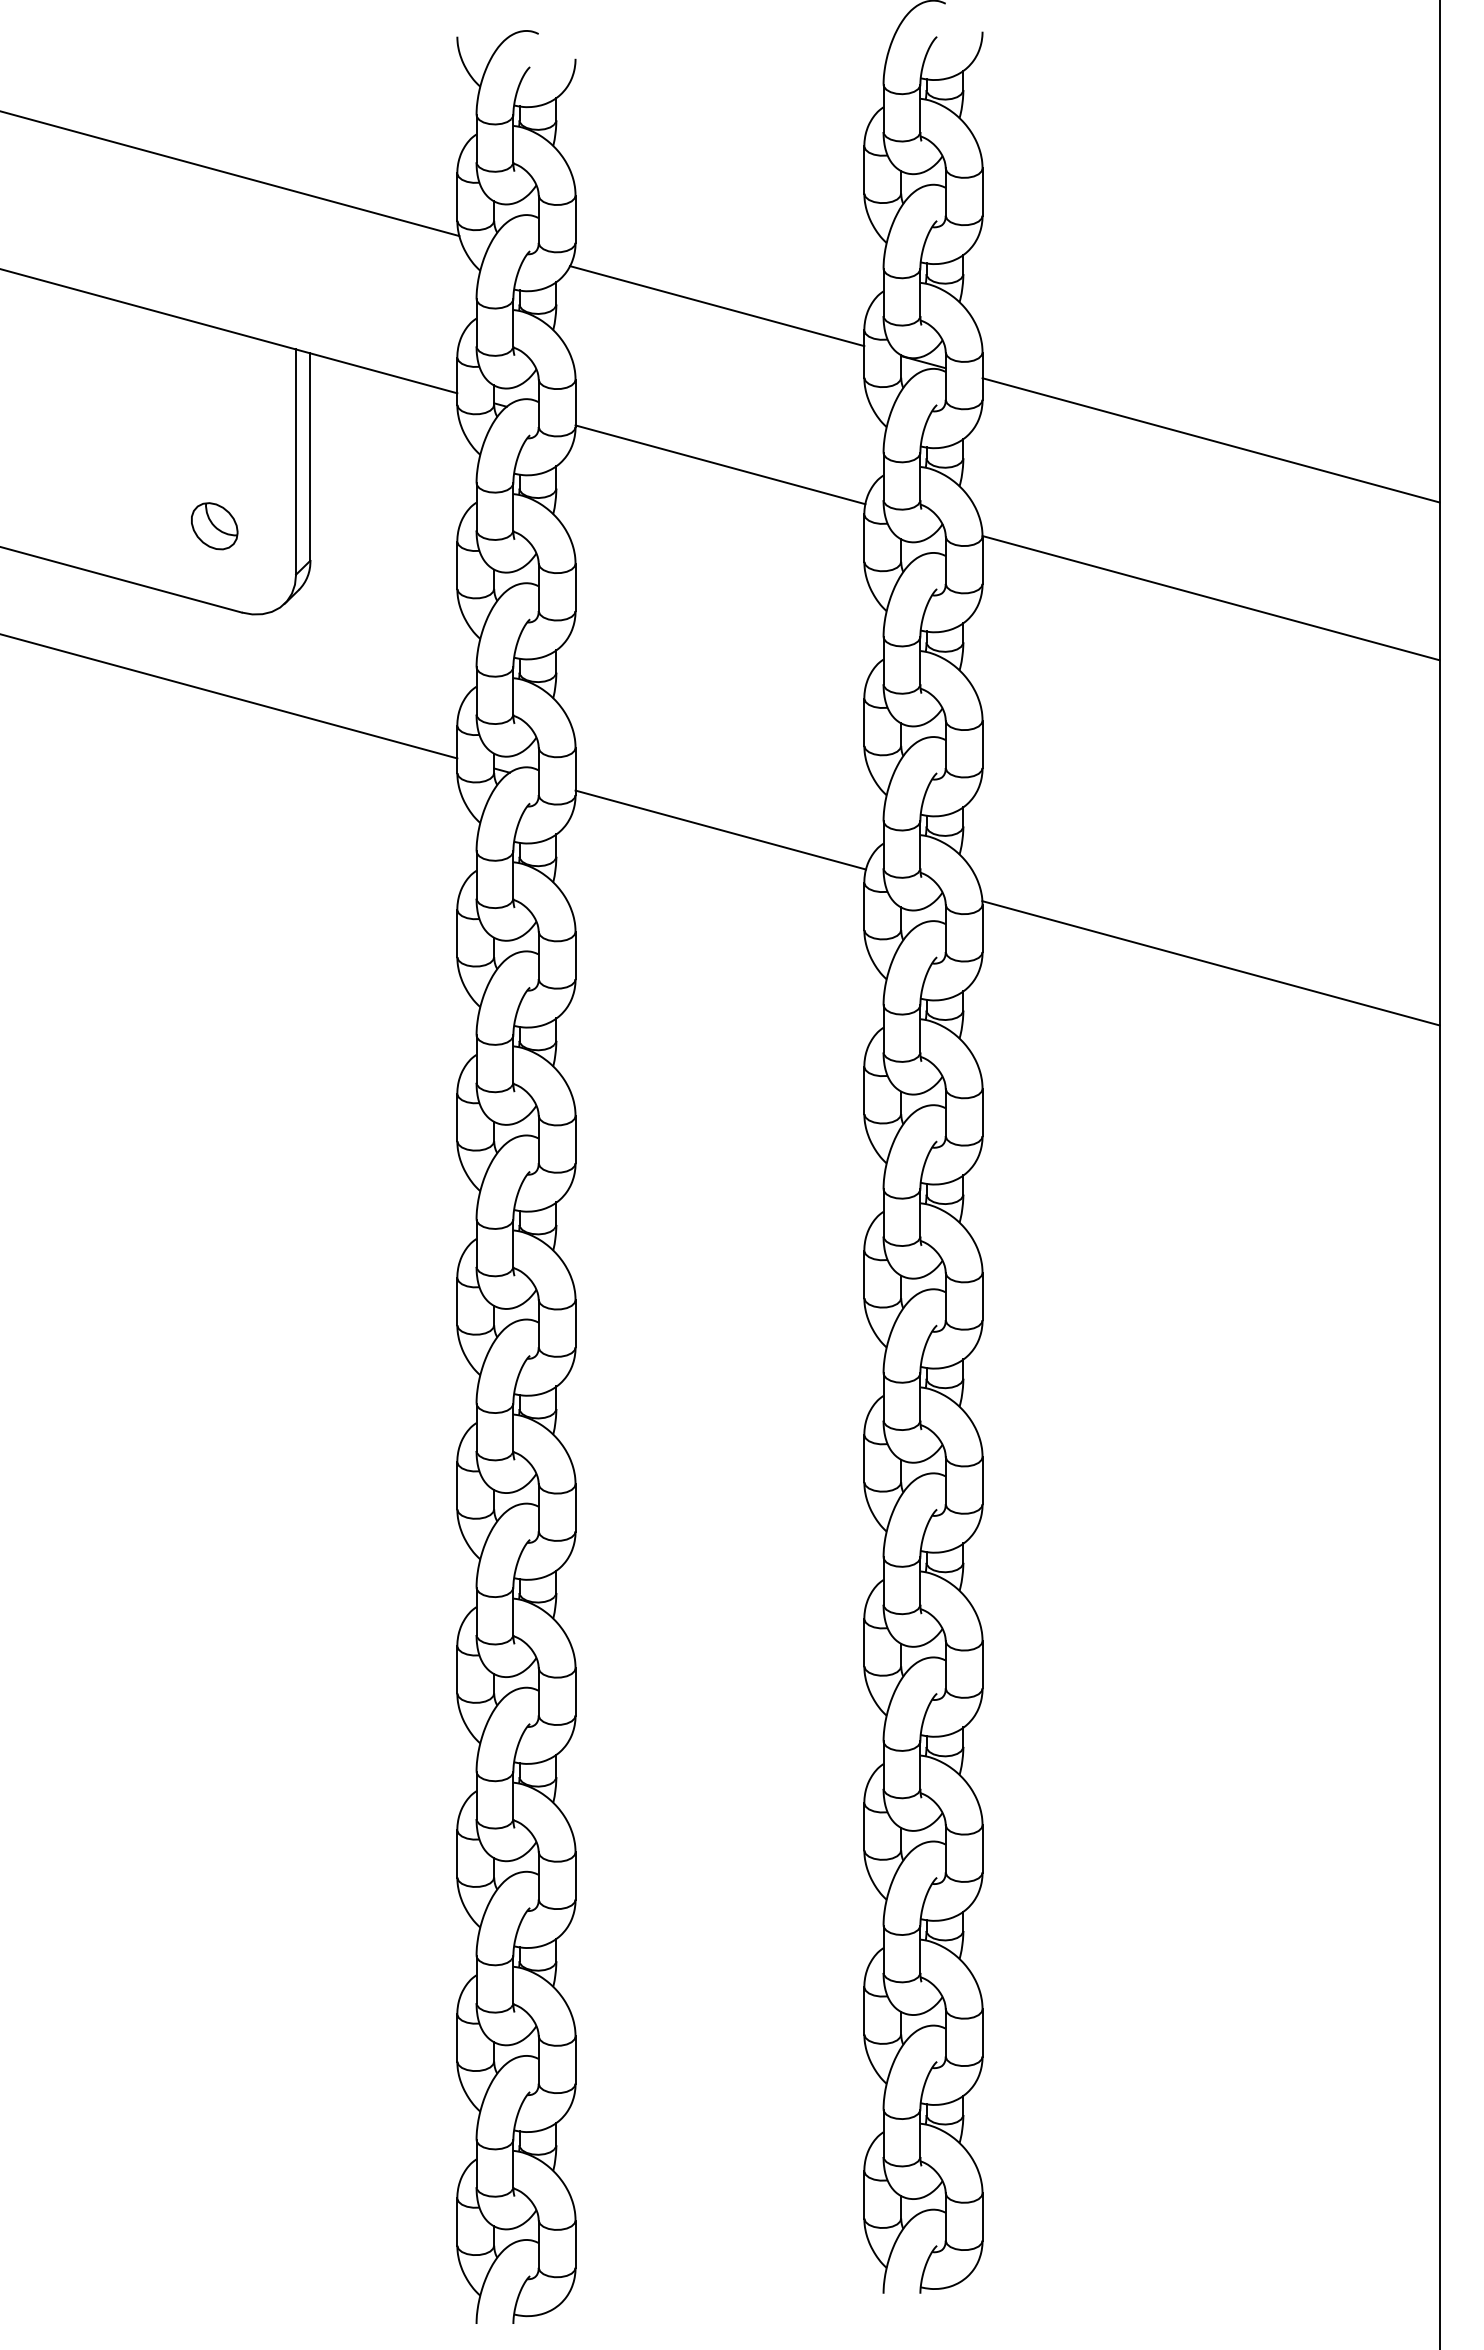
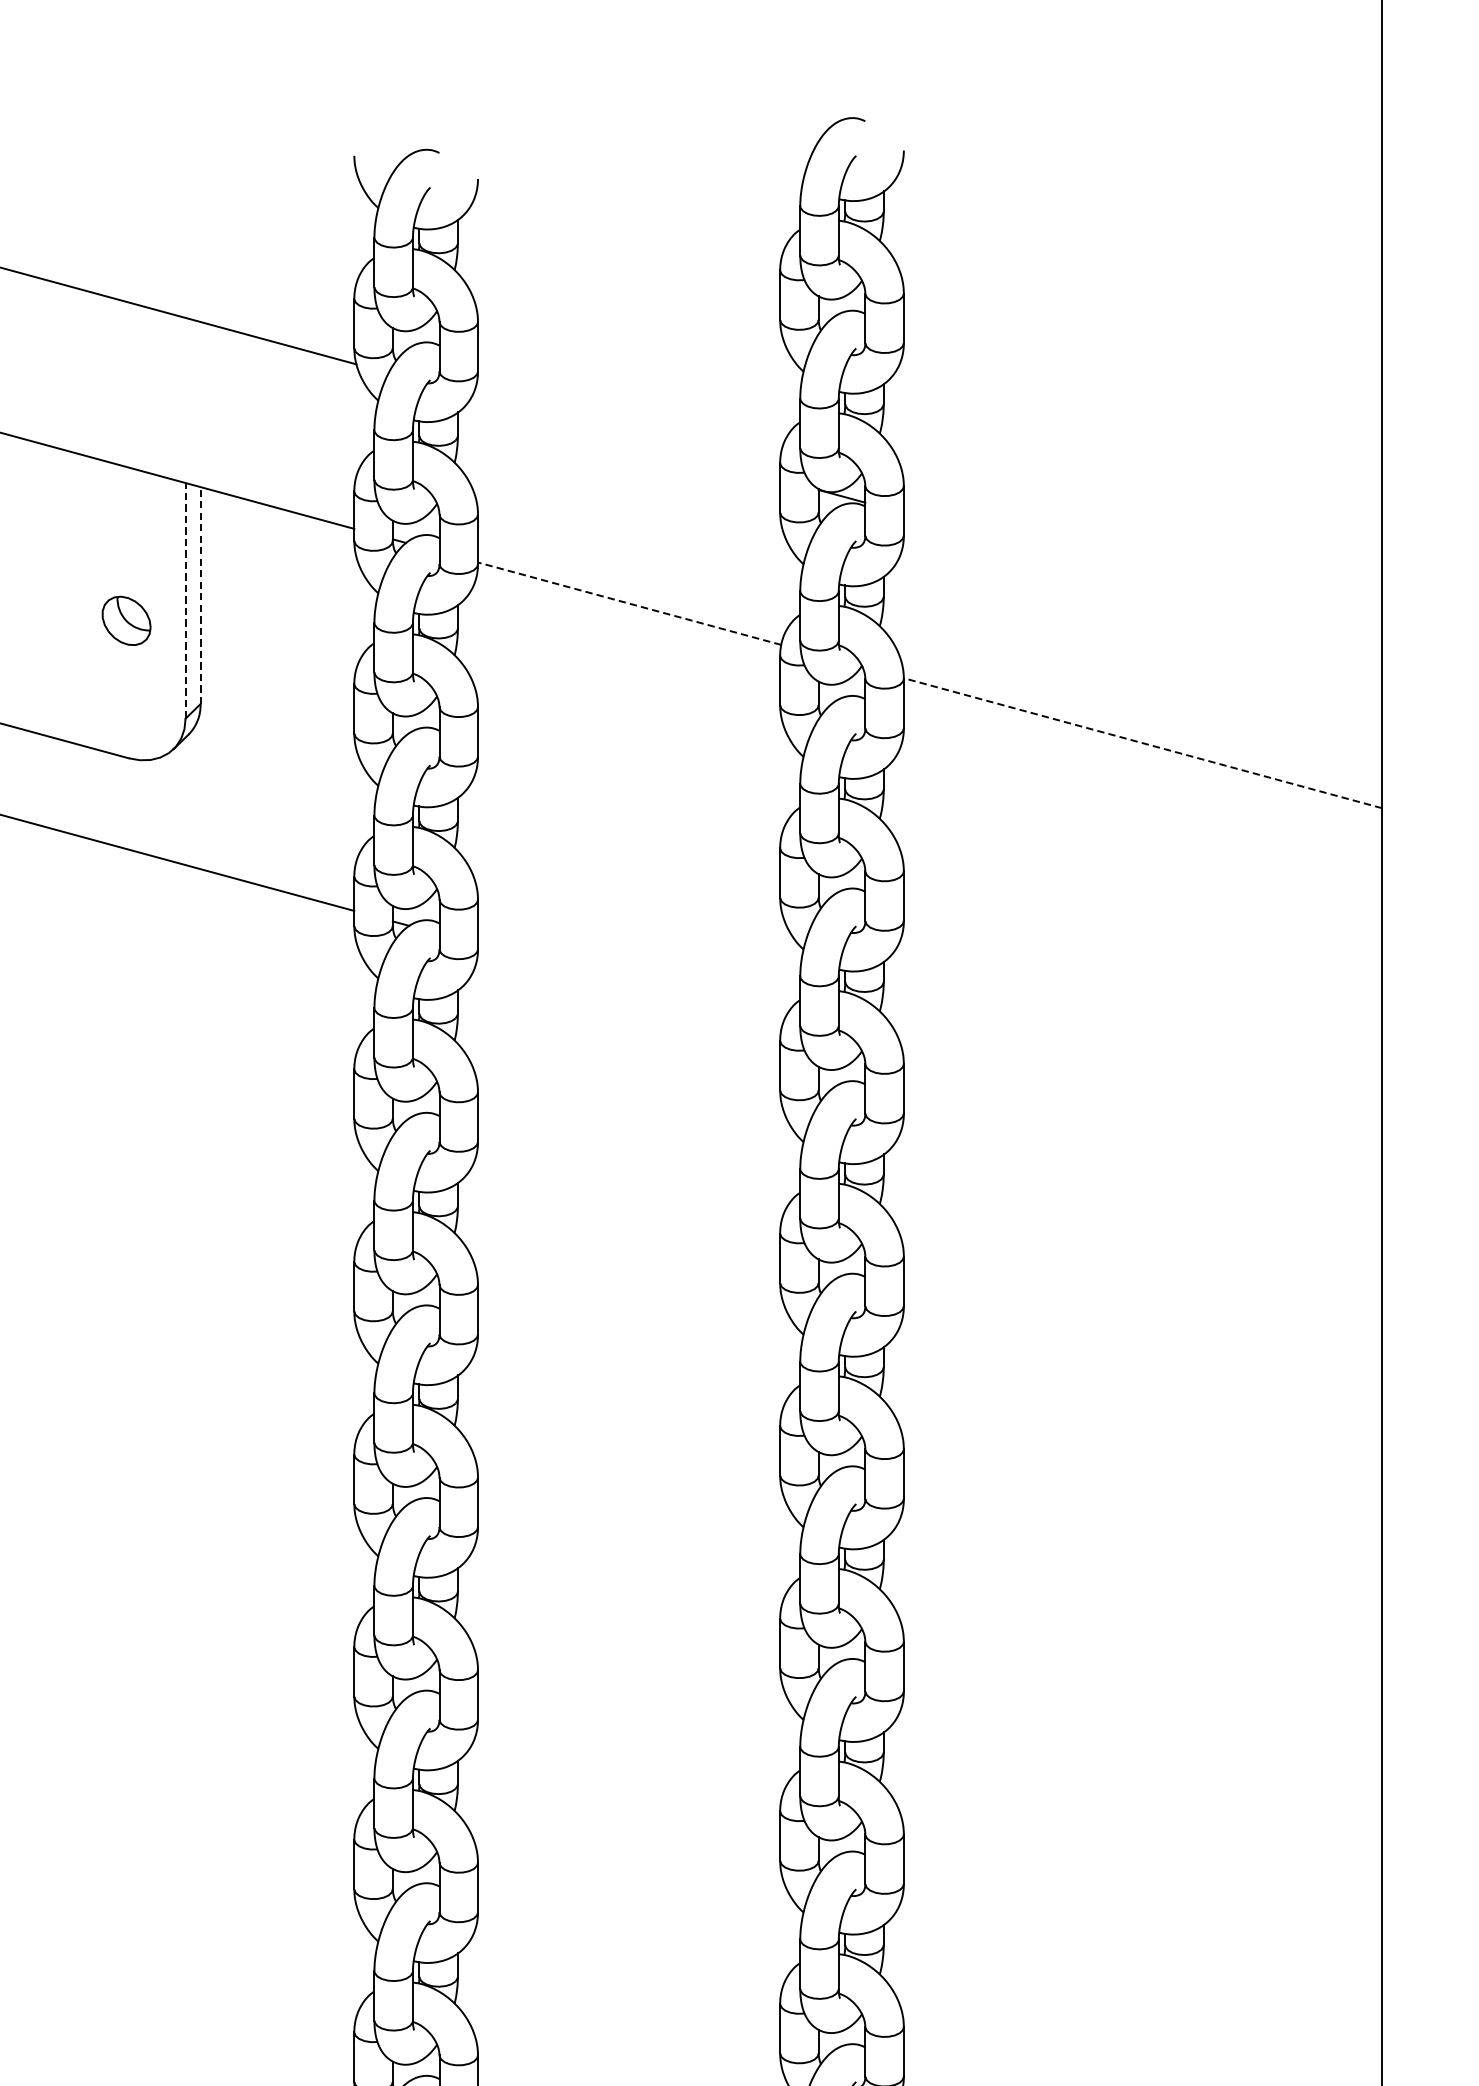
line: (716, 306) -> (625, 438), removed
line: (1210, 440) -> (1142, 578), removed
line: (310, 457) -> (200, 596), solid -> dashed
line: (296, 462) -> (186, 601), solid -> dashed
line: (720, 464) -> (629, 603), solid -> dashed
part: (214, 526) -> (126, 621), moved
line: (1211, 598) -> (1143, 743), solid -> dashed
line: (720, 829) -> (629, 985), removed
line: (1210, 963) -> (1142, 1125), removed

